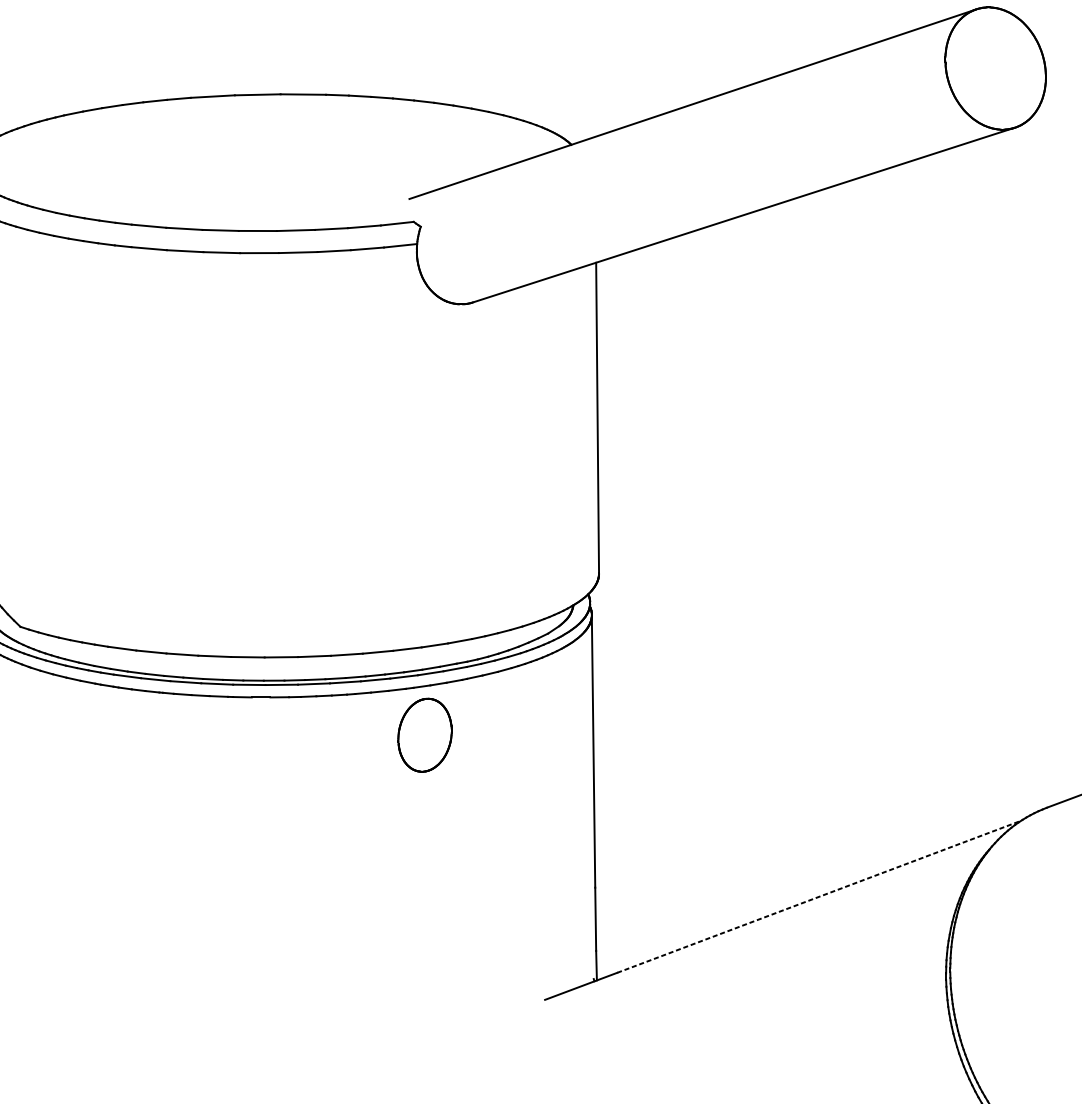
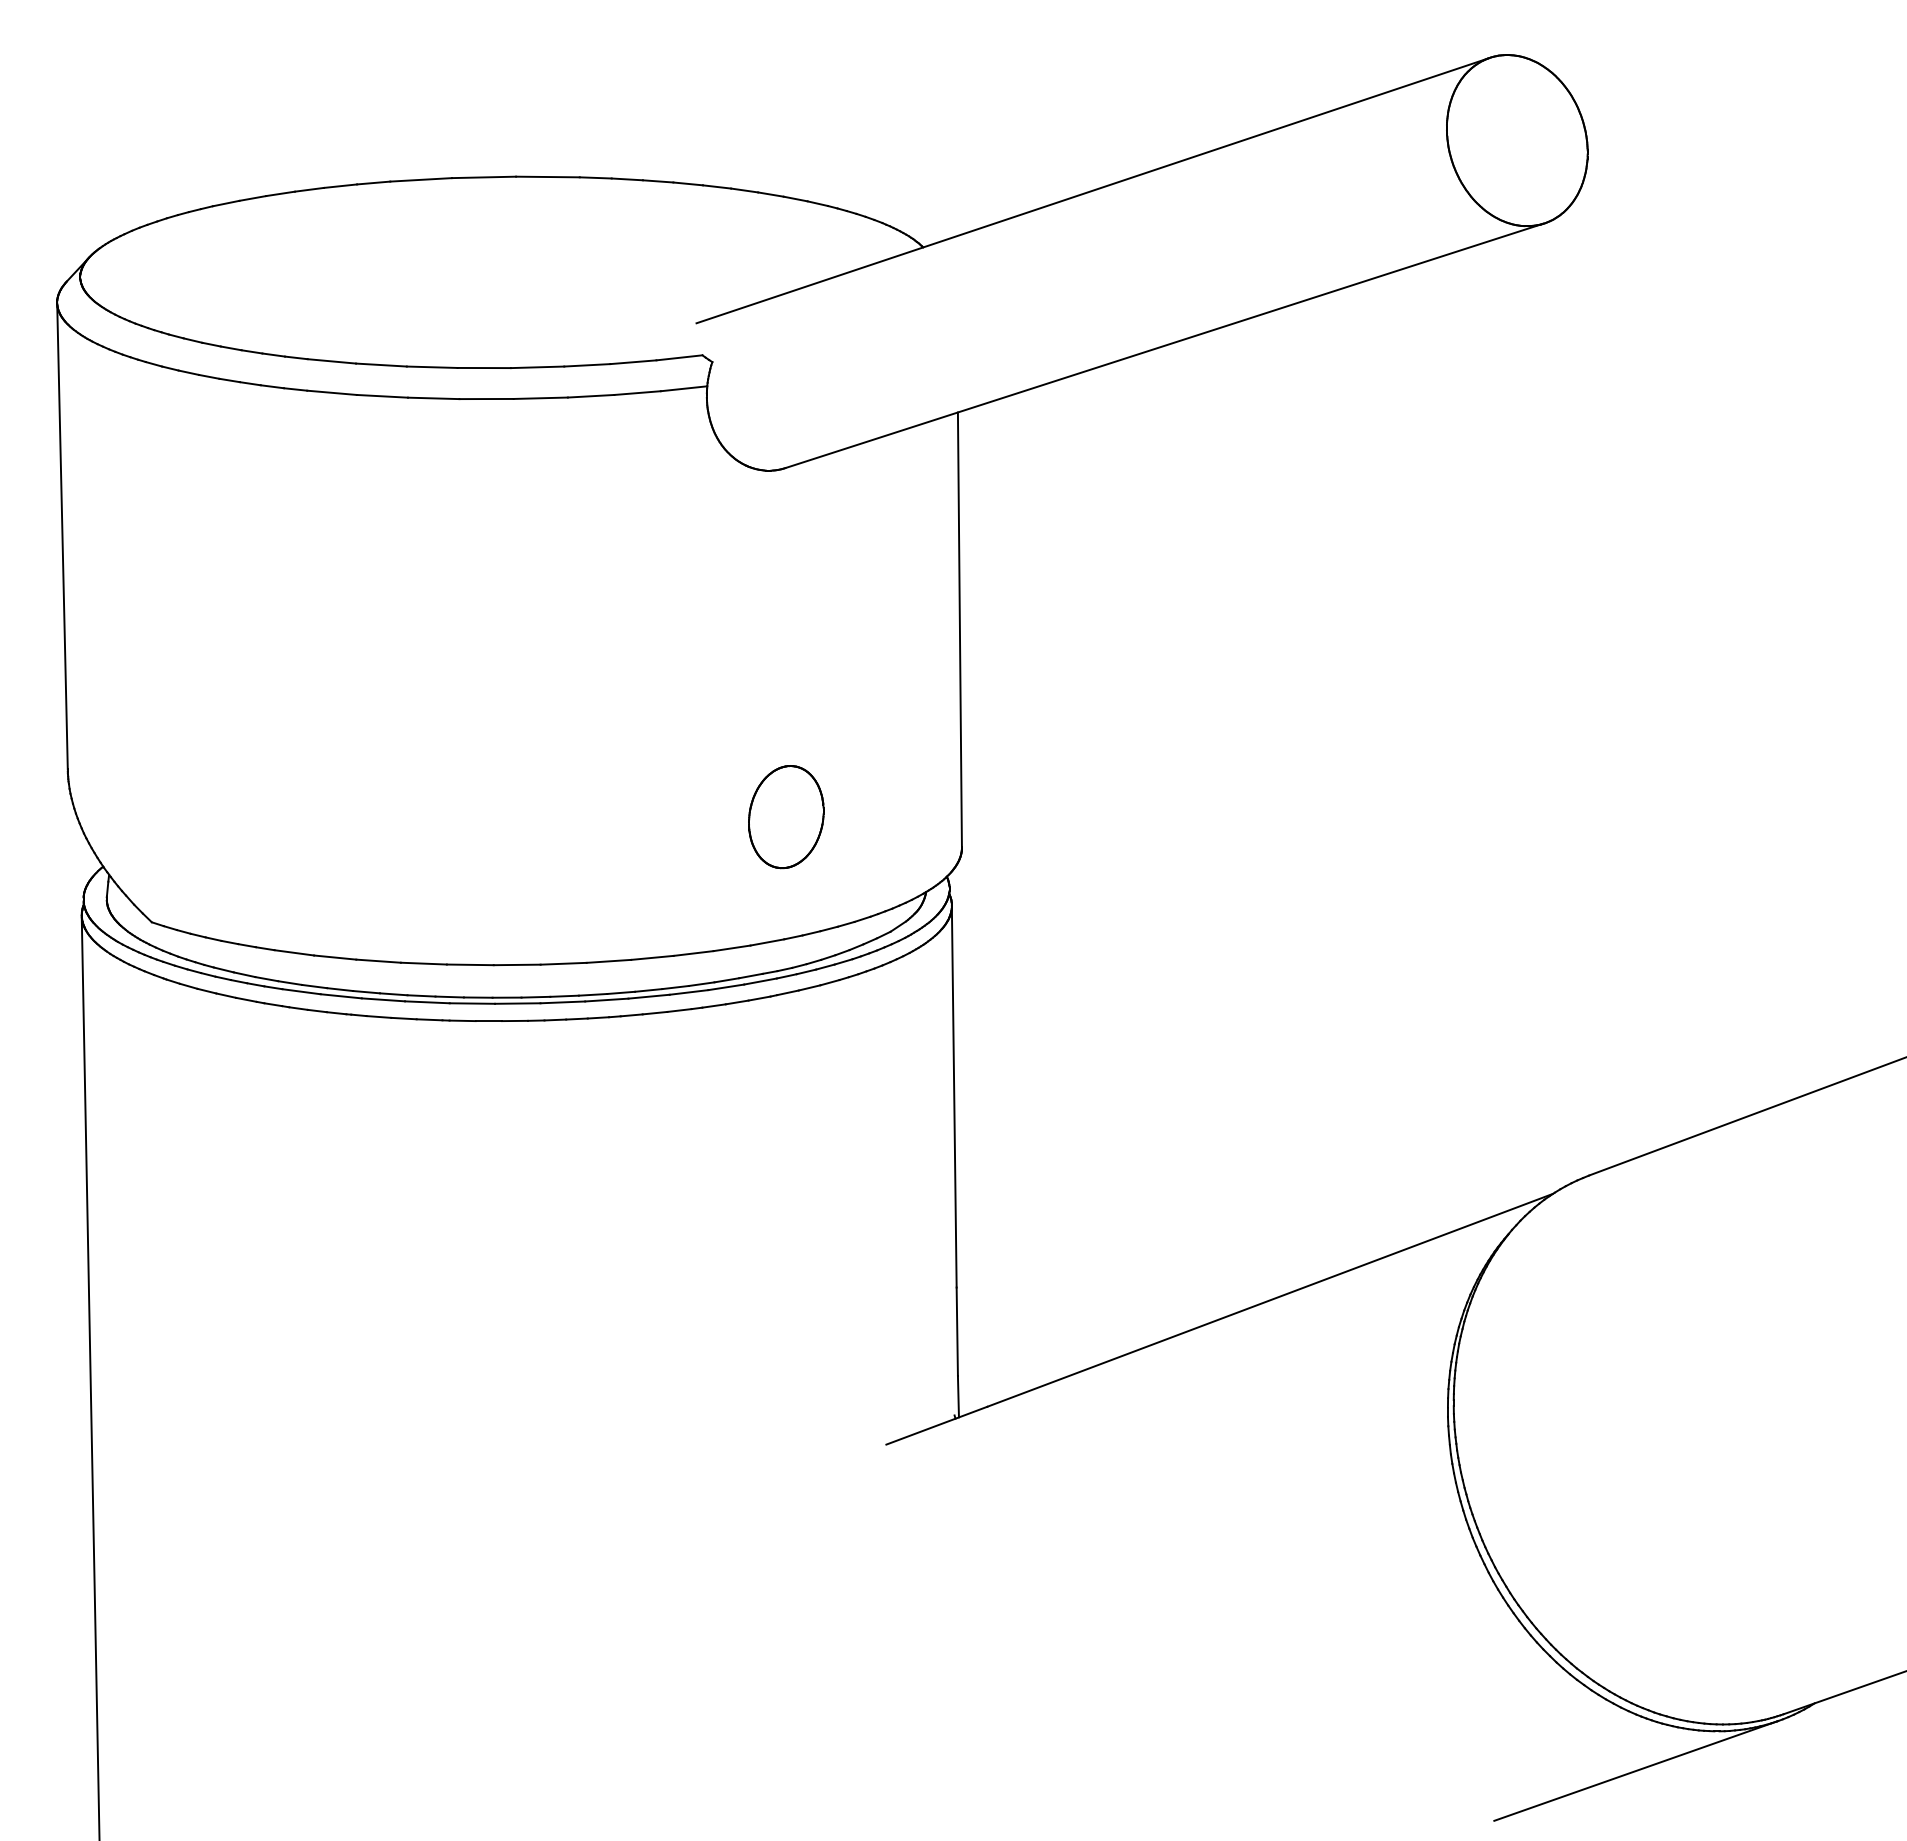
part: (425, 735) -> (786, 817), moved
line: (819, 896) -> (1270, 1300), dashed -> solid

